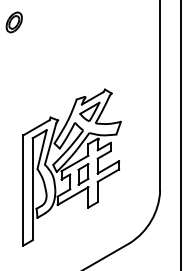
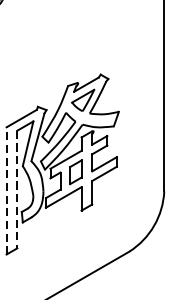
line: (23, 189) -> (6, 189), solid -> dashed
line: (32, 189) -> (17, 189), solid -> dashed

